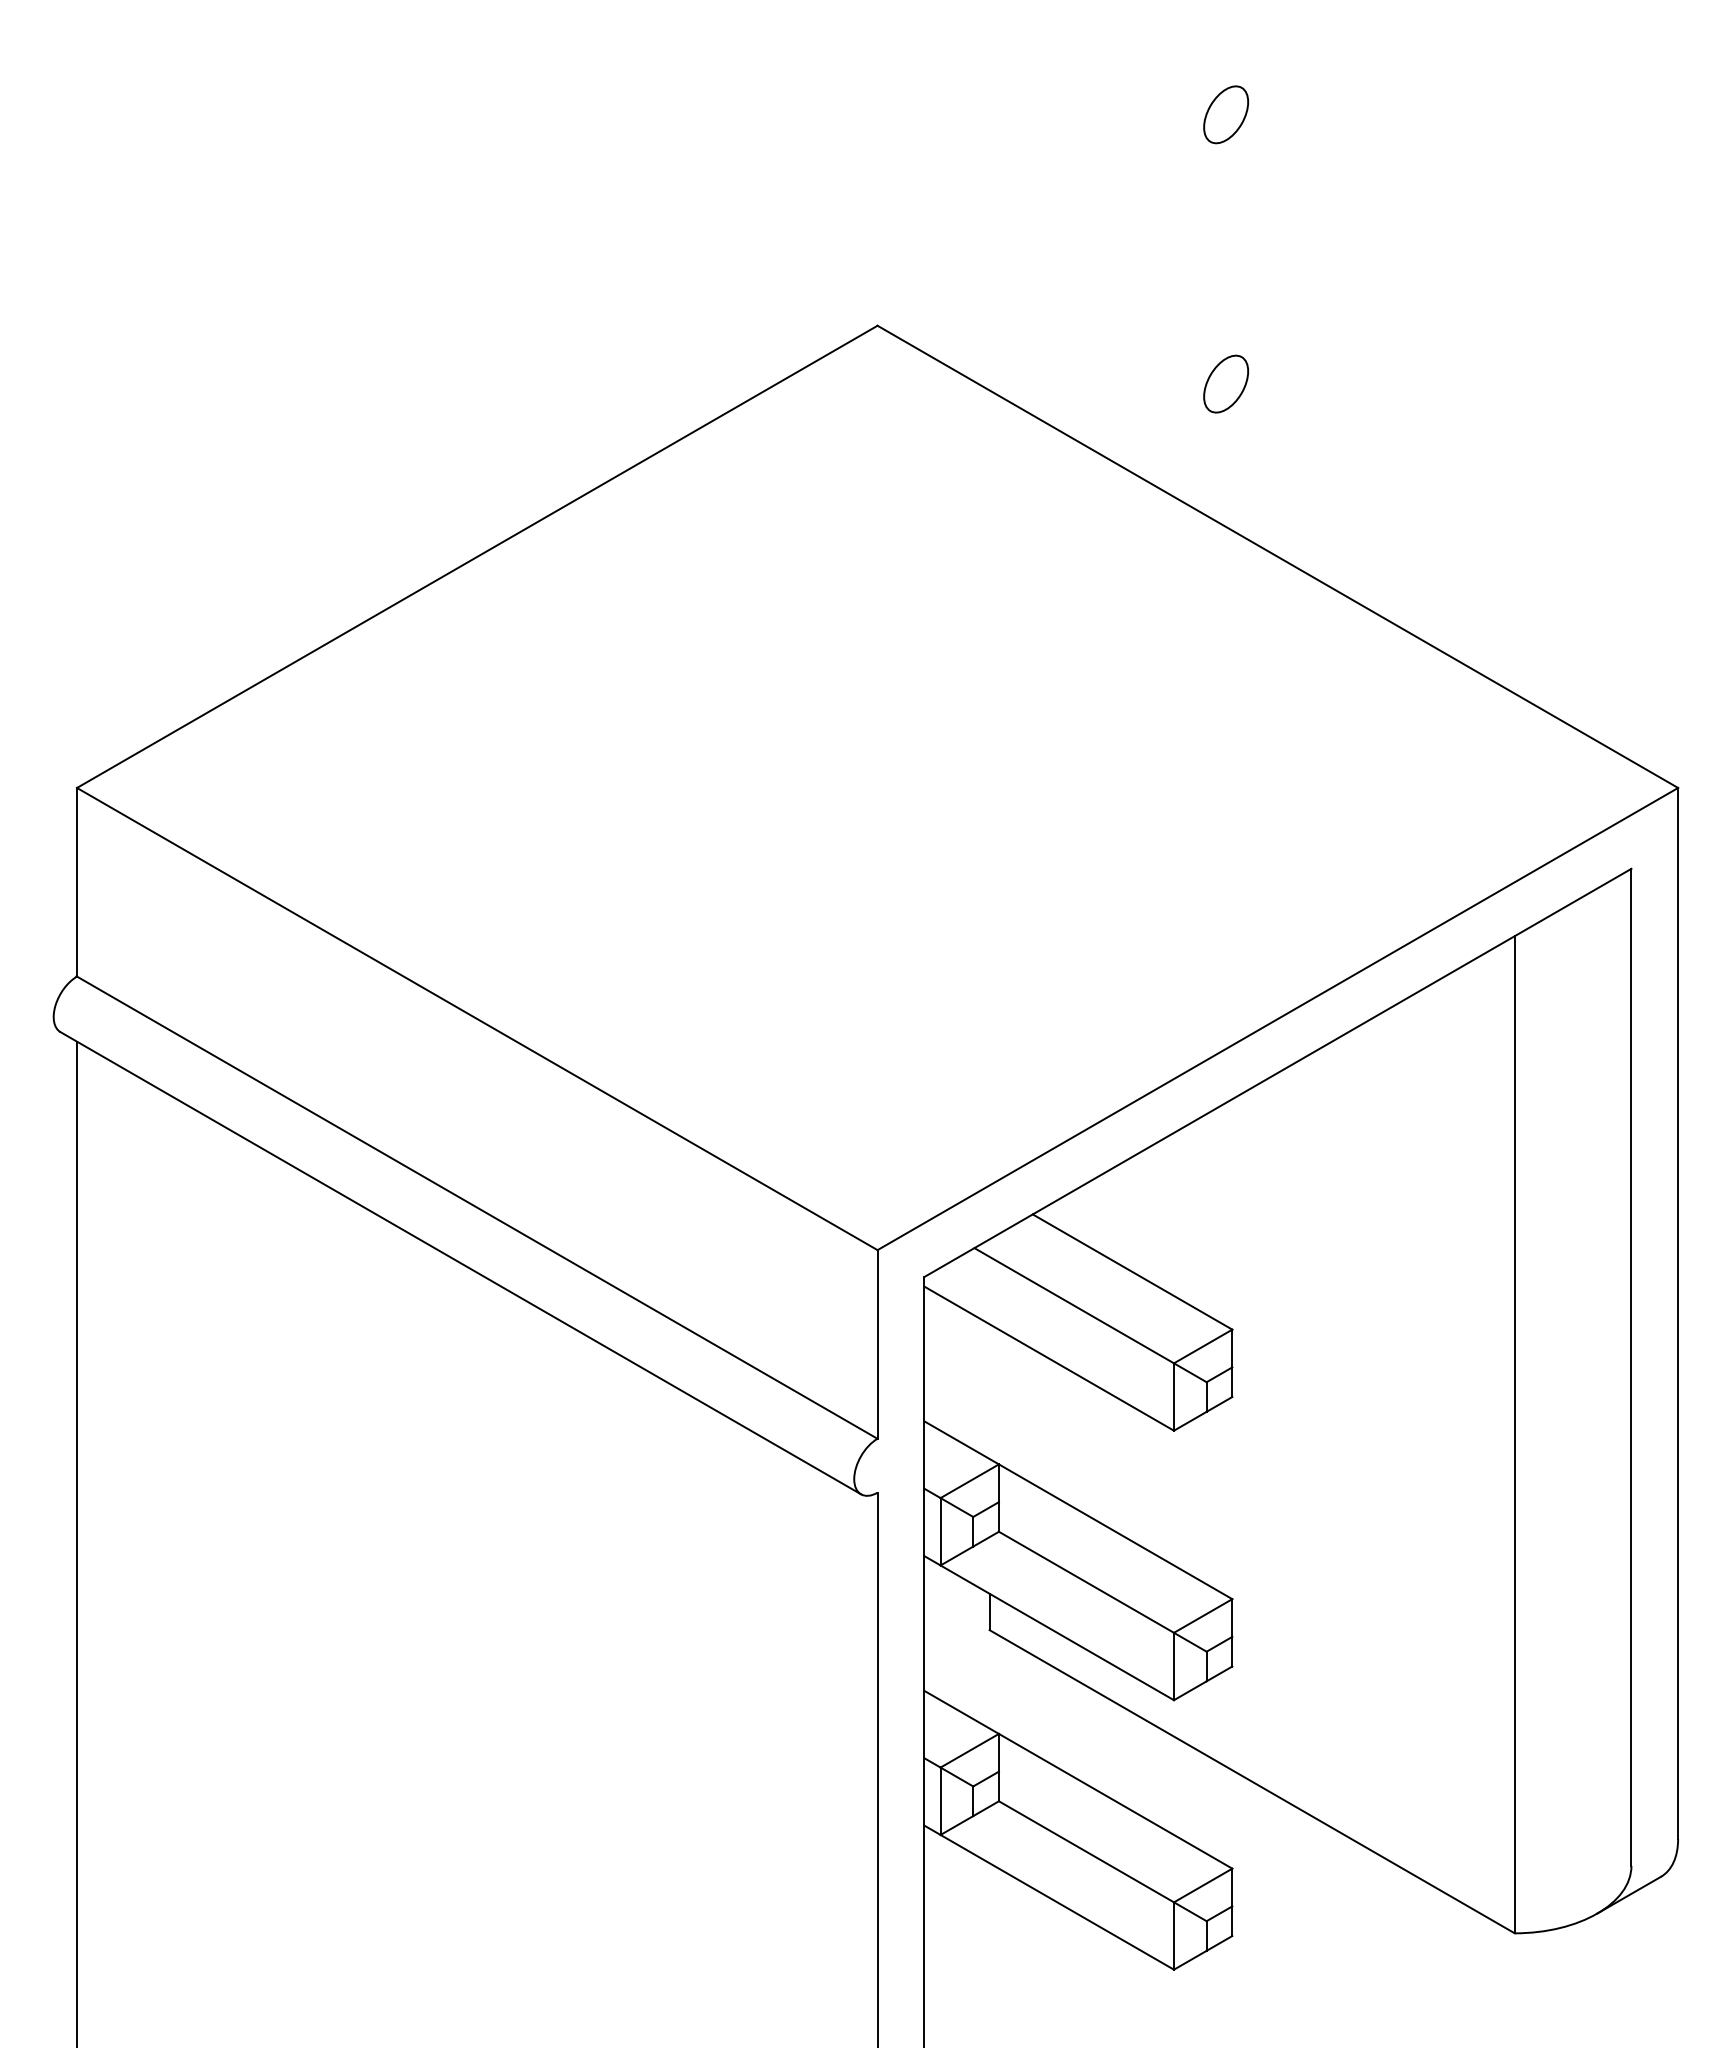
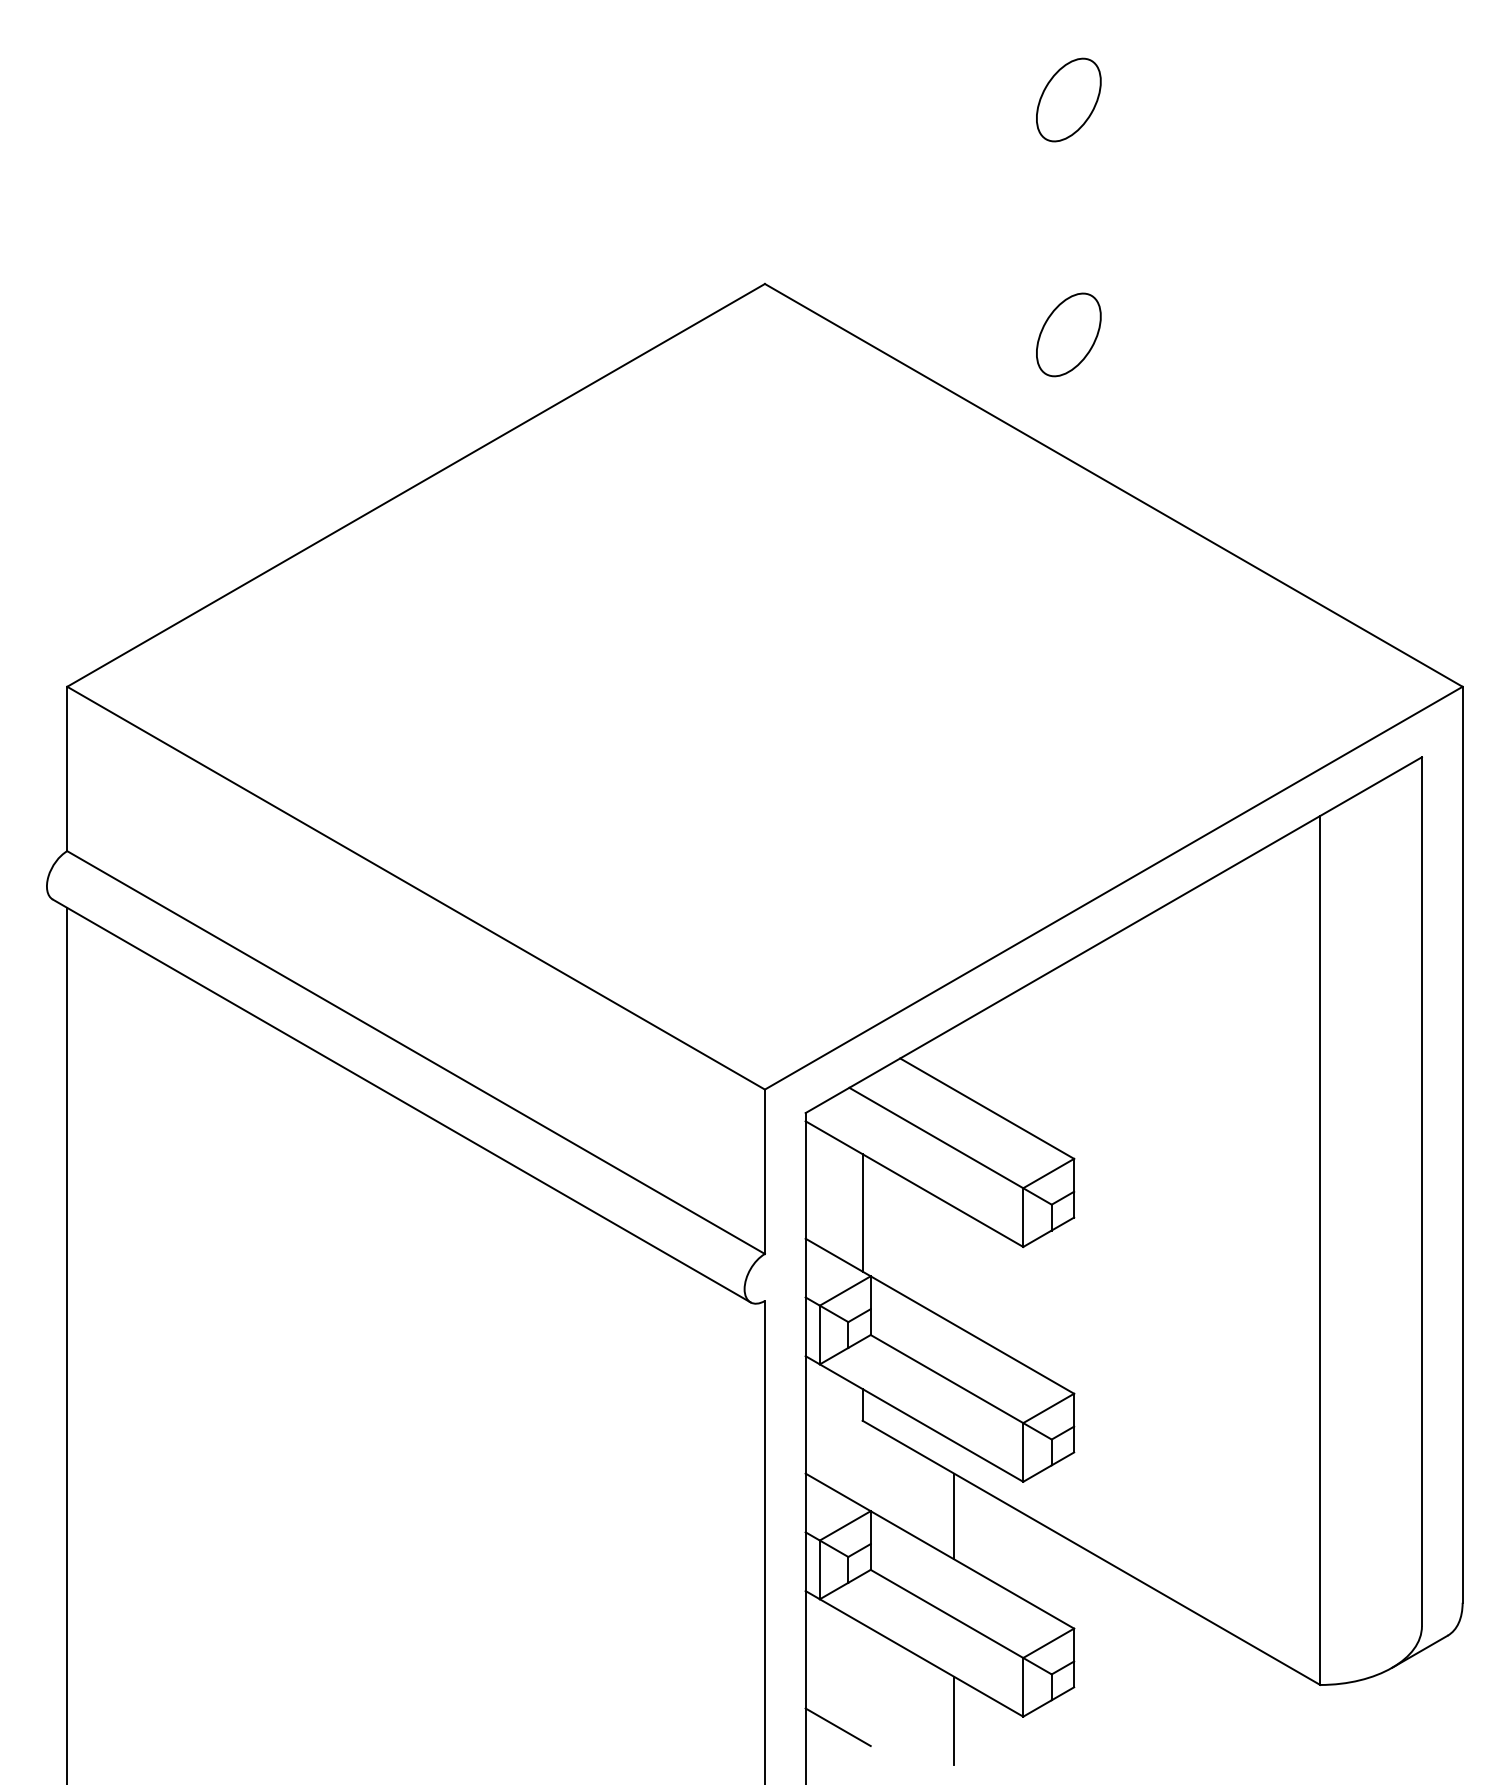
part: (1225, 114) -> (1068, 99), size x1.67
part: (1225, 383) -> (1068, 334), size x1.67
line: (989, 1391) -> (862, 1212), added
line: (1094, 1739) -> (954, 1516), added
line: (1094, 1973) -> (954, 1719), added
line: (961, 1981) -> (838, 1726), added

